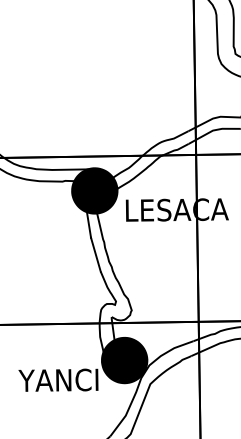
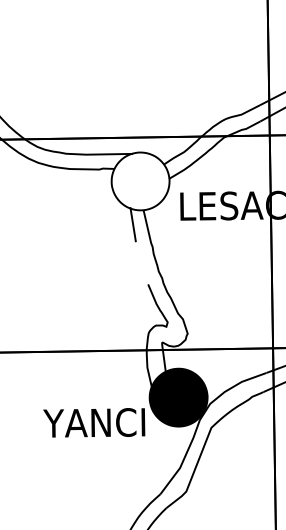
fill: (94, 190) -> (140, 180), removed
fill: (94, 190) -> (140, 180), removed
line: (95, 254) -> (141, 262), removed

